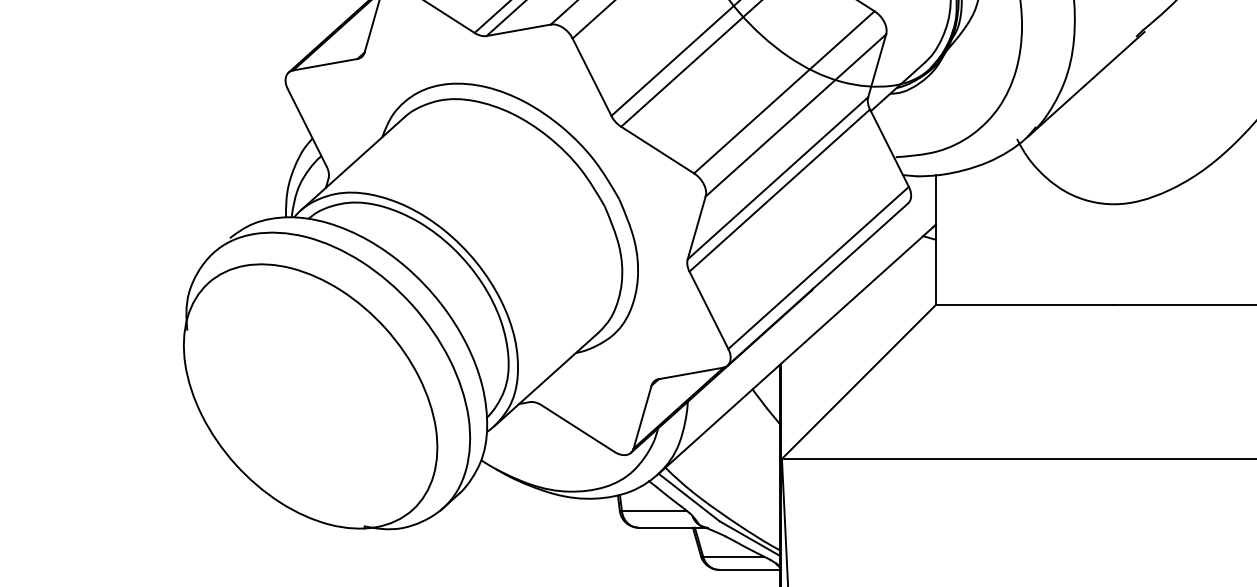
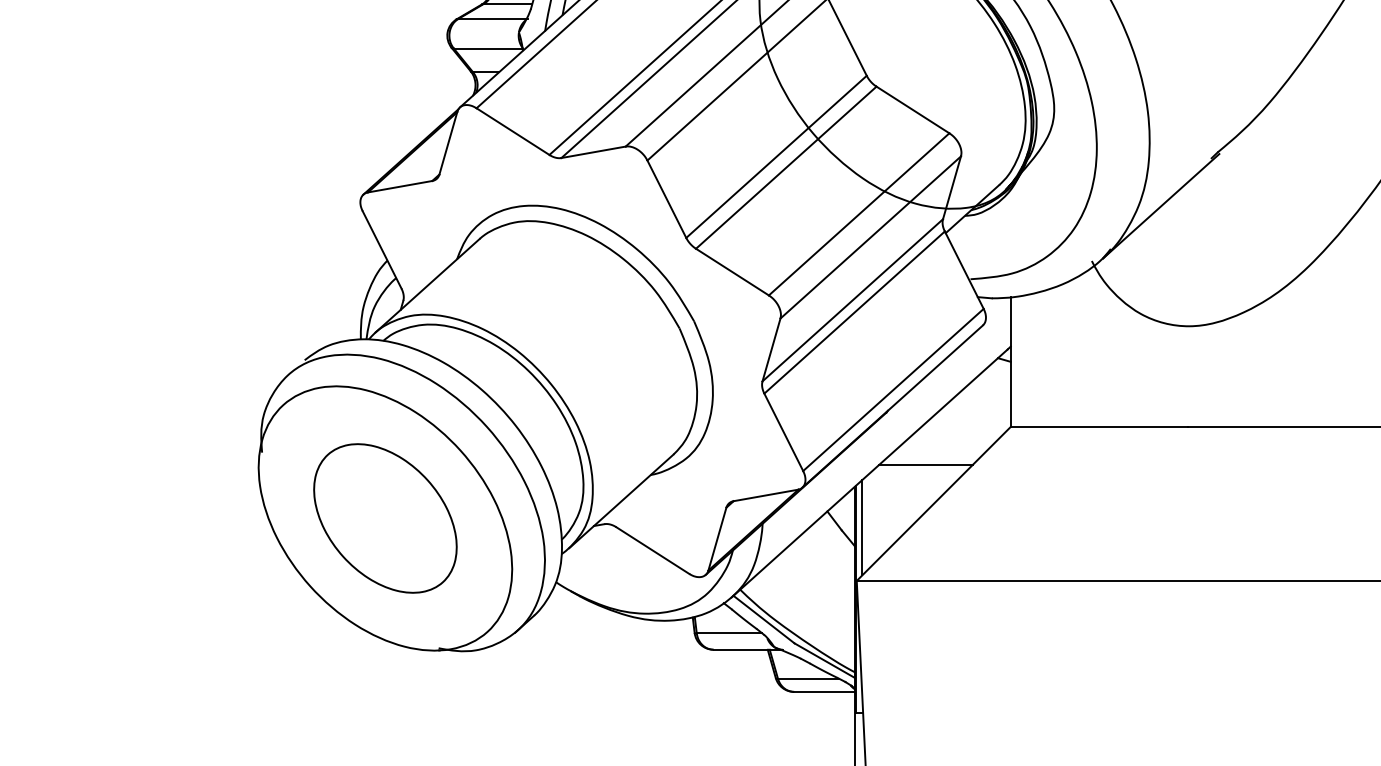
line: (850, 343) -> (925, 465), added
part: (310, 396) -> (385, 518), added
line: (787, 405) -> (862, 527), added

